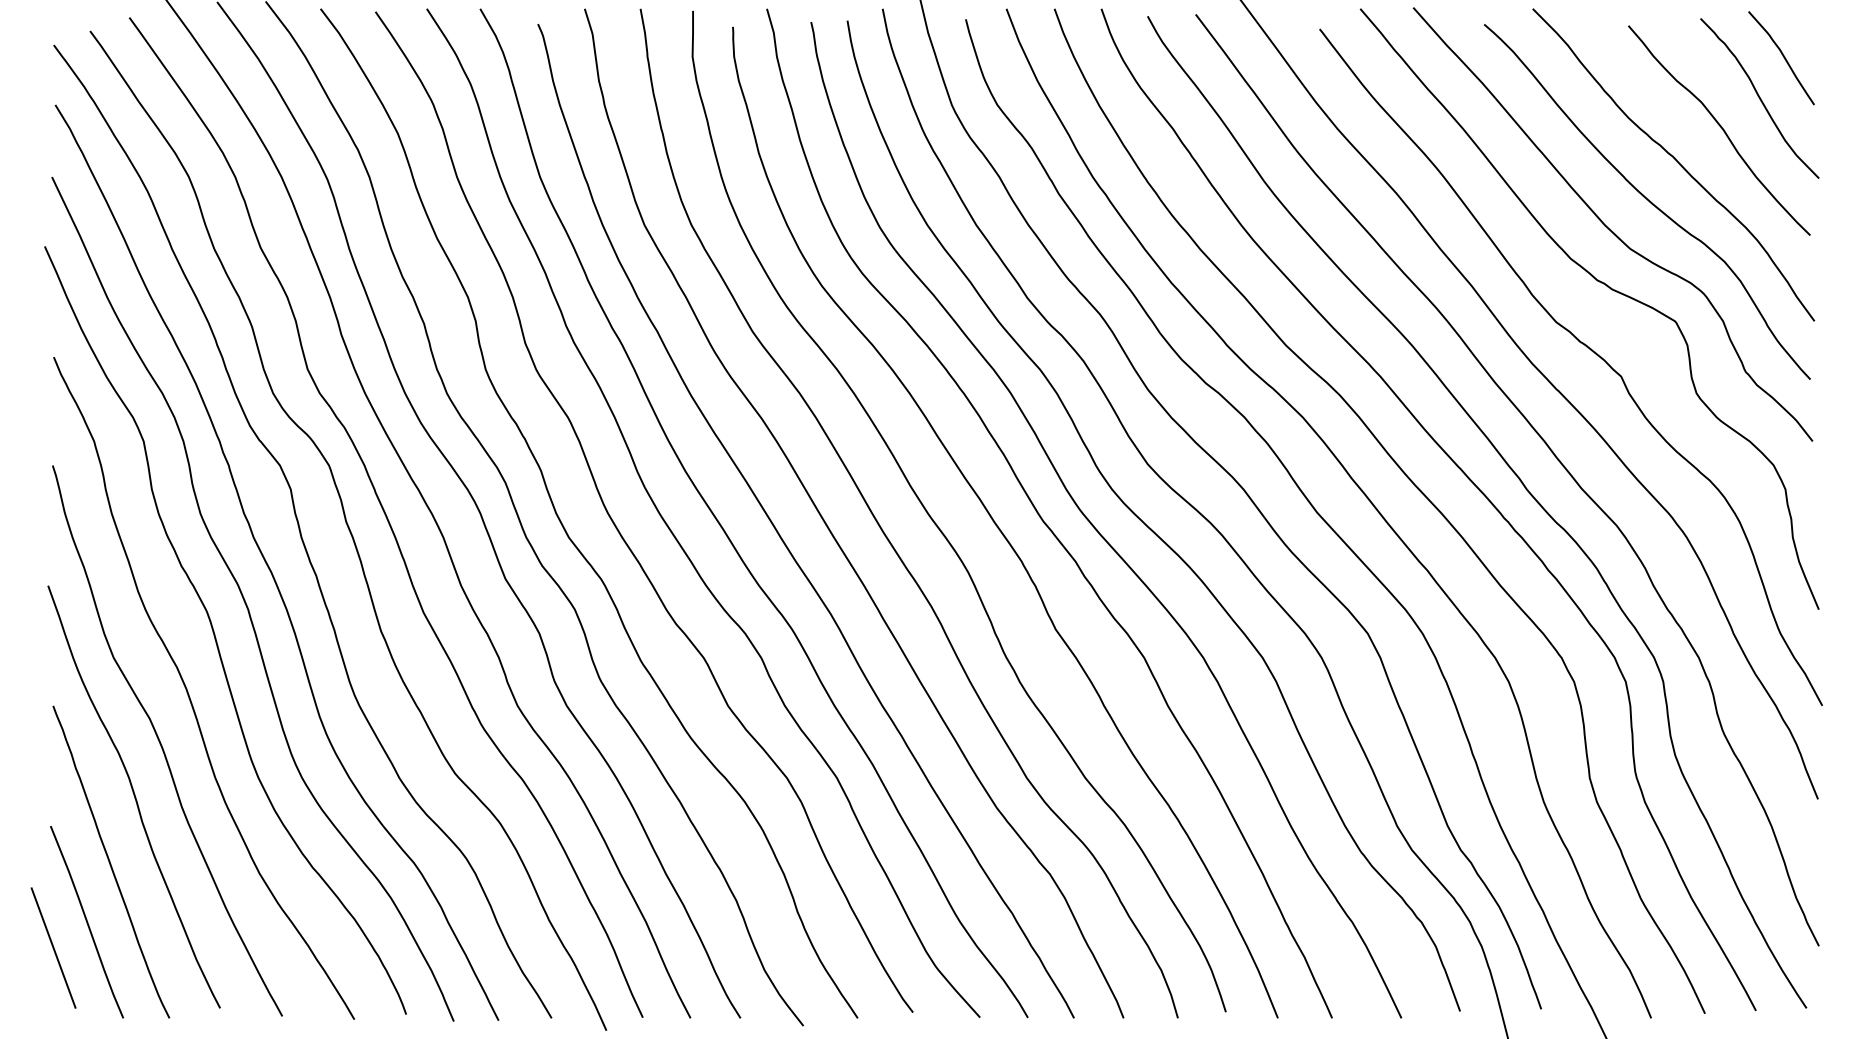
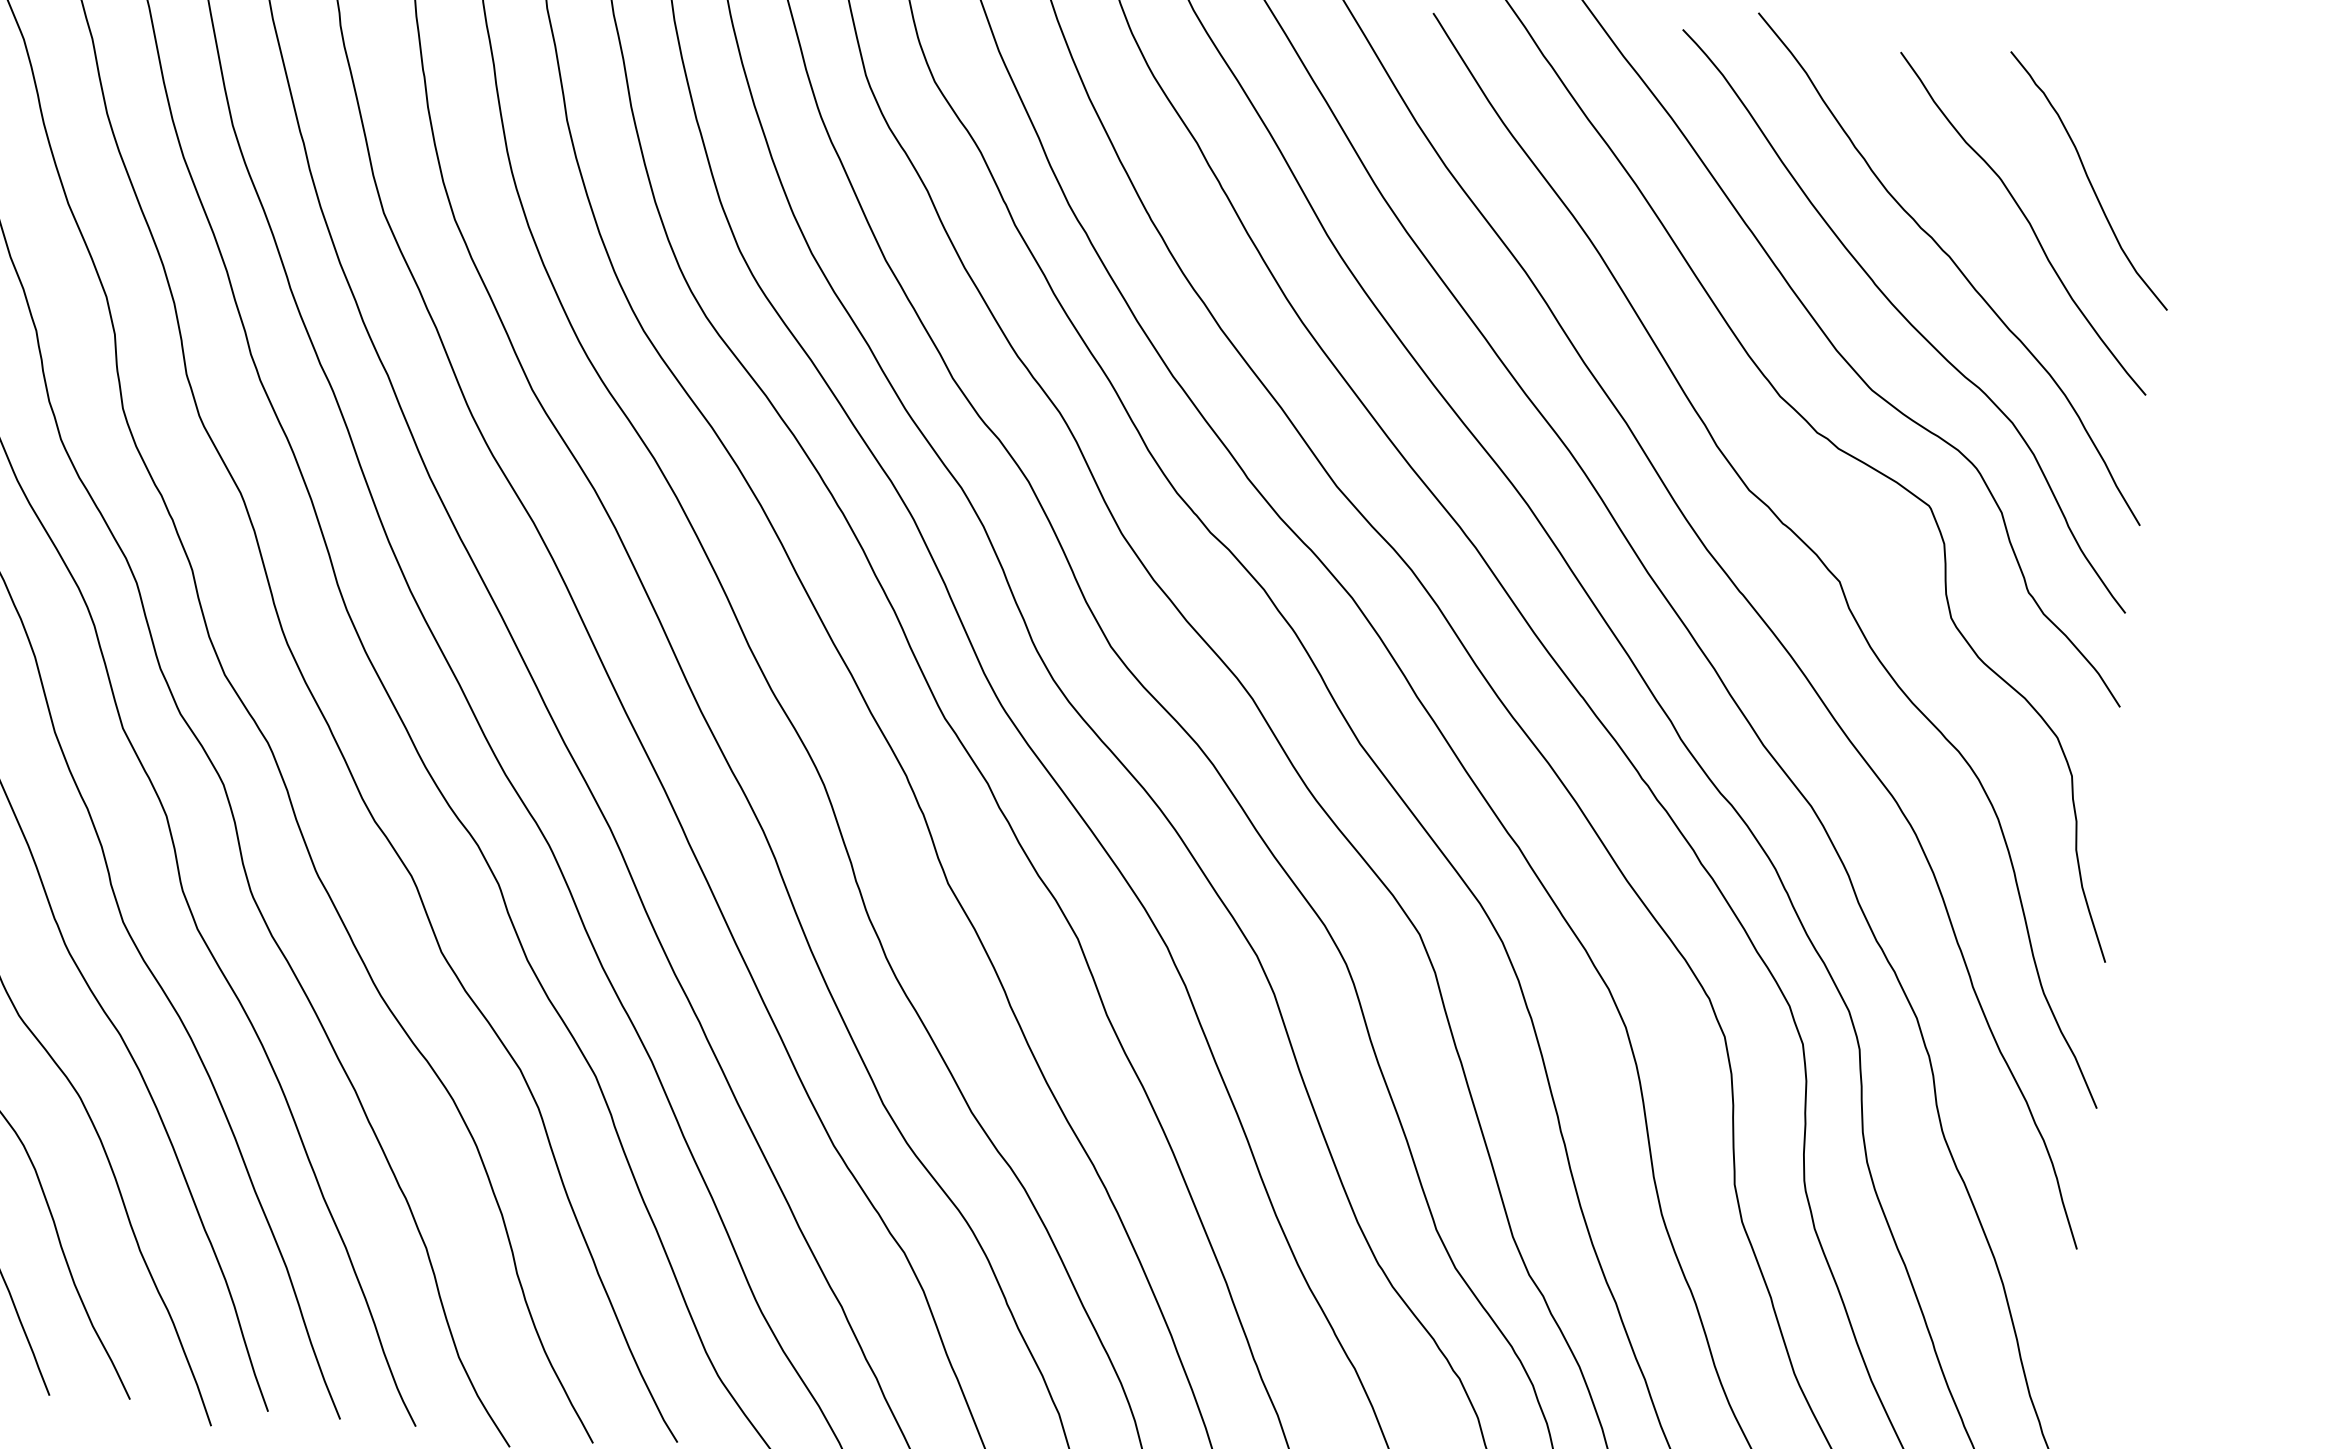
curve: (1782, 56) -> (2129, 120), removed

